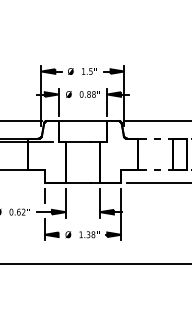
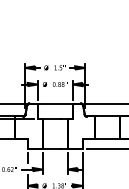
line: (156, 138) -> (108, 116), dashed -> solid
line: (156, 169) -> (108, 138), dashed -> solid

